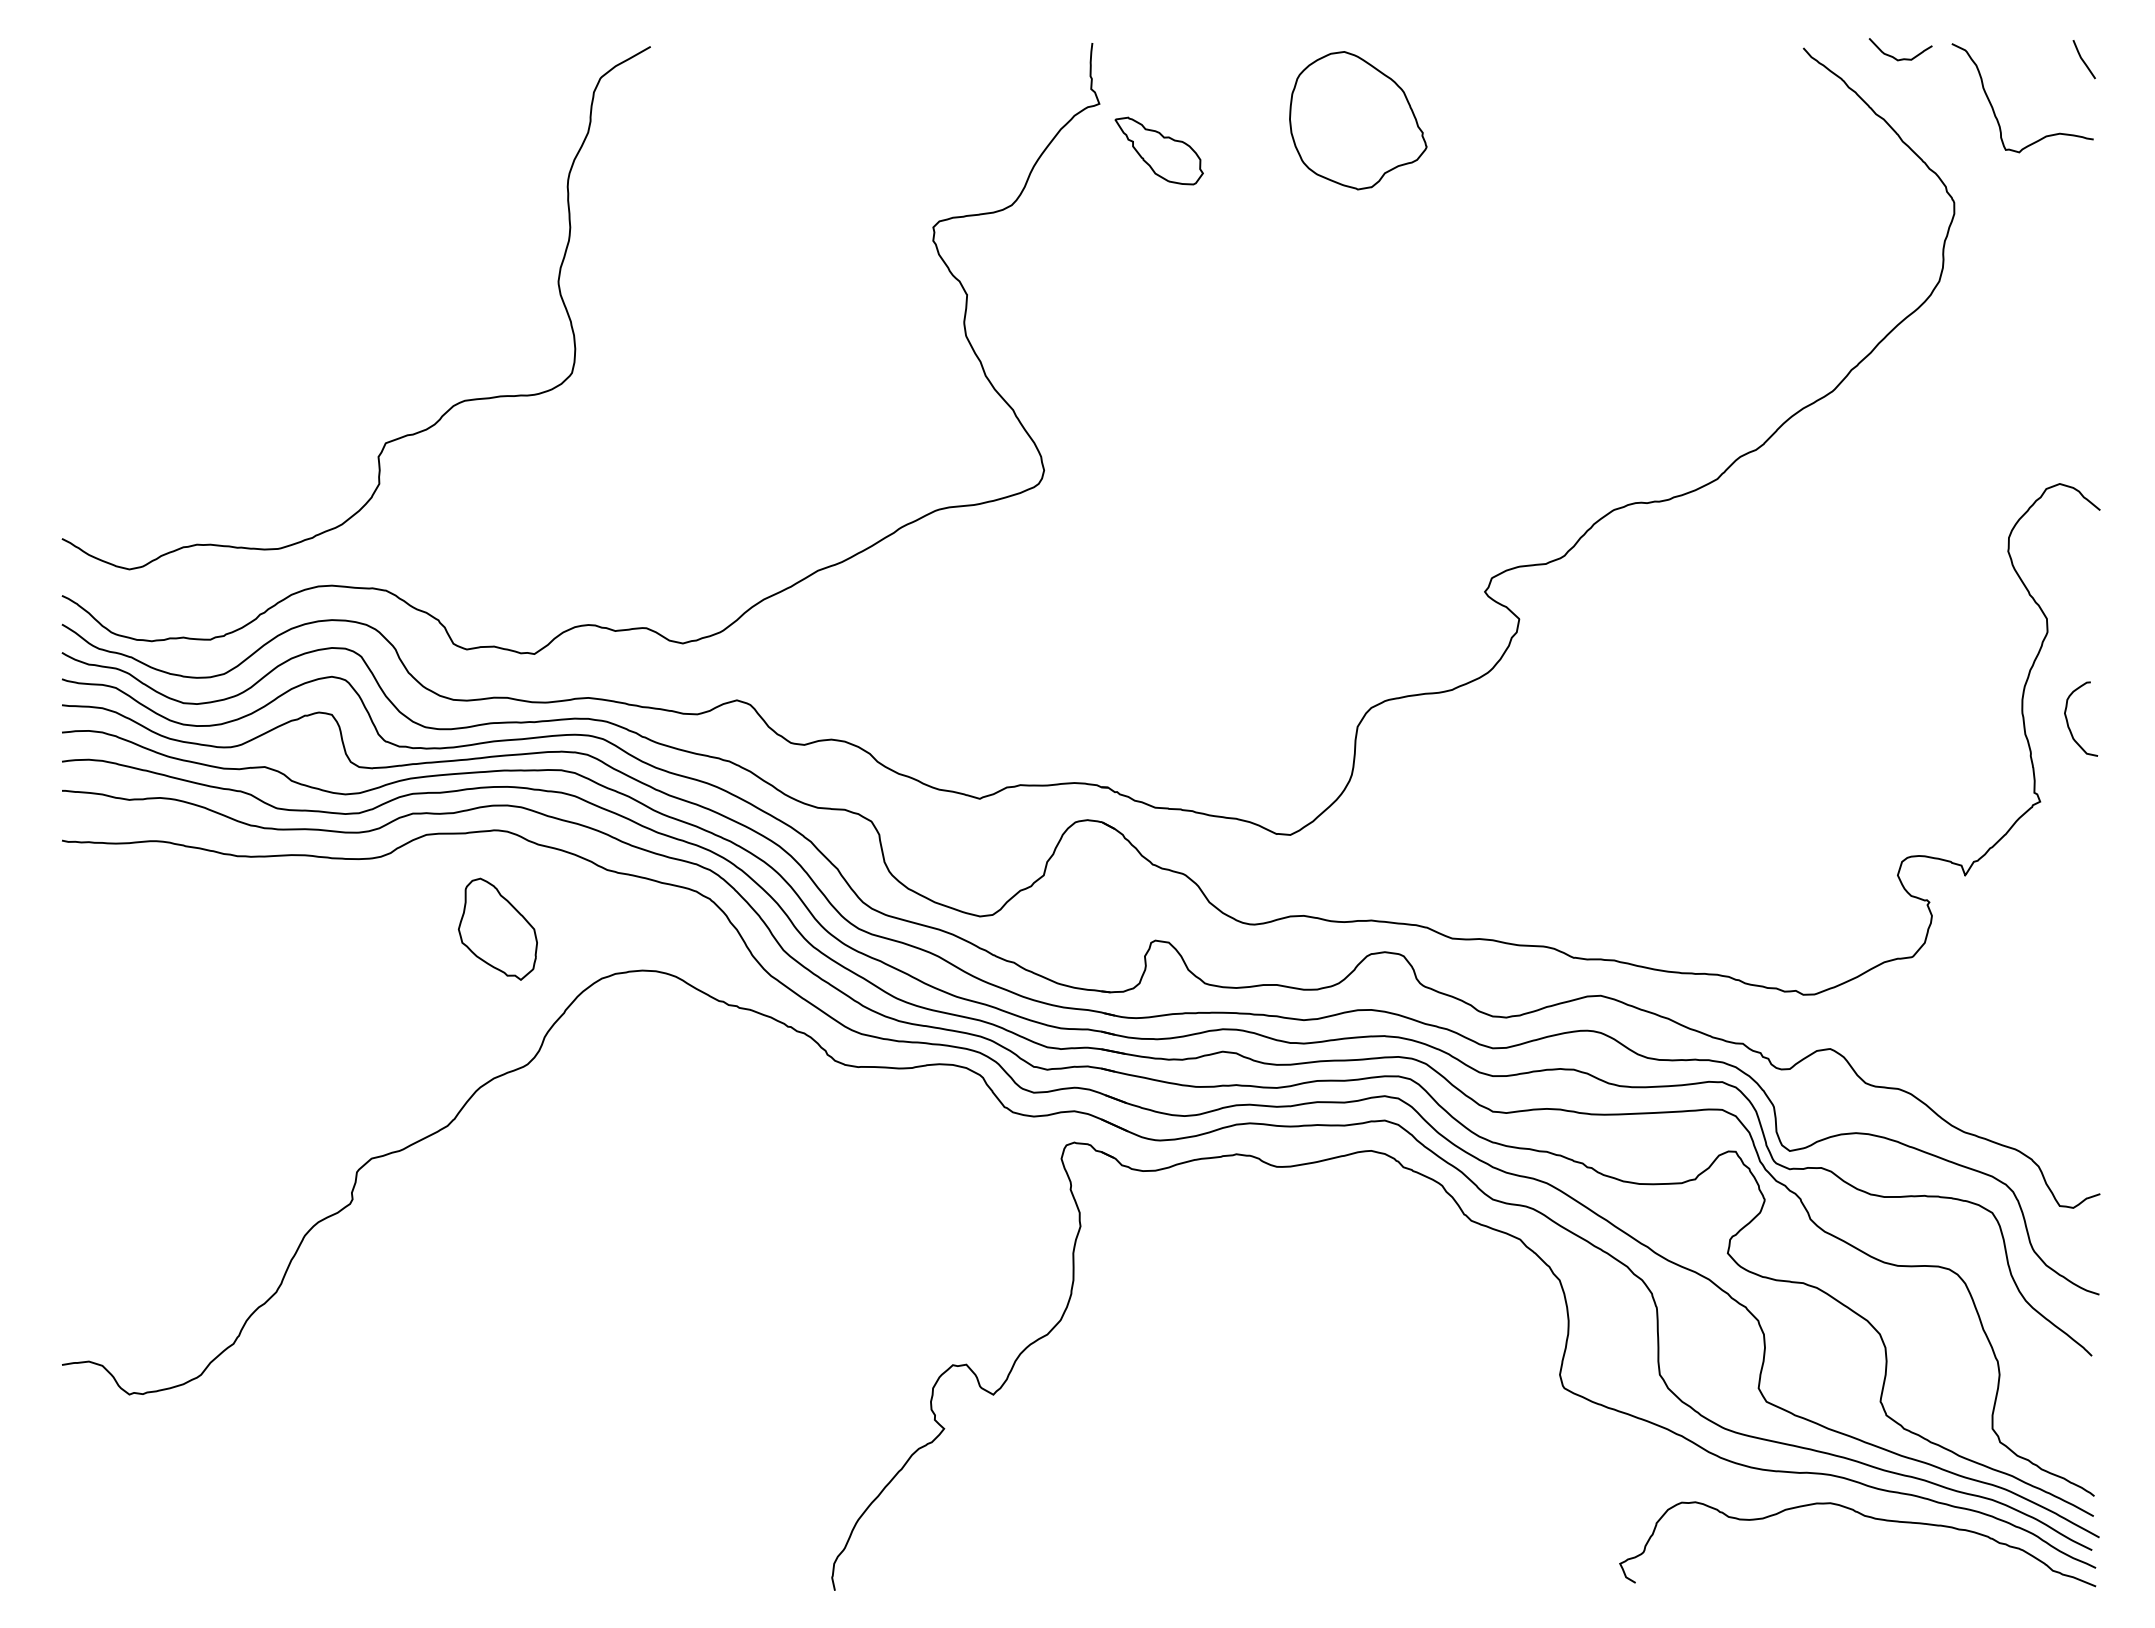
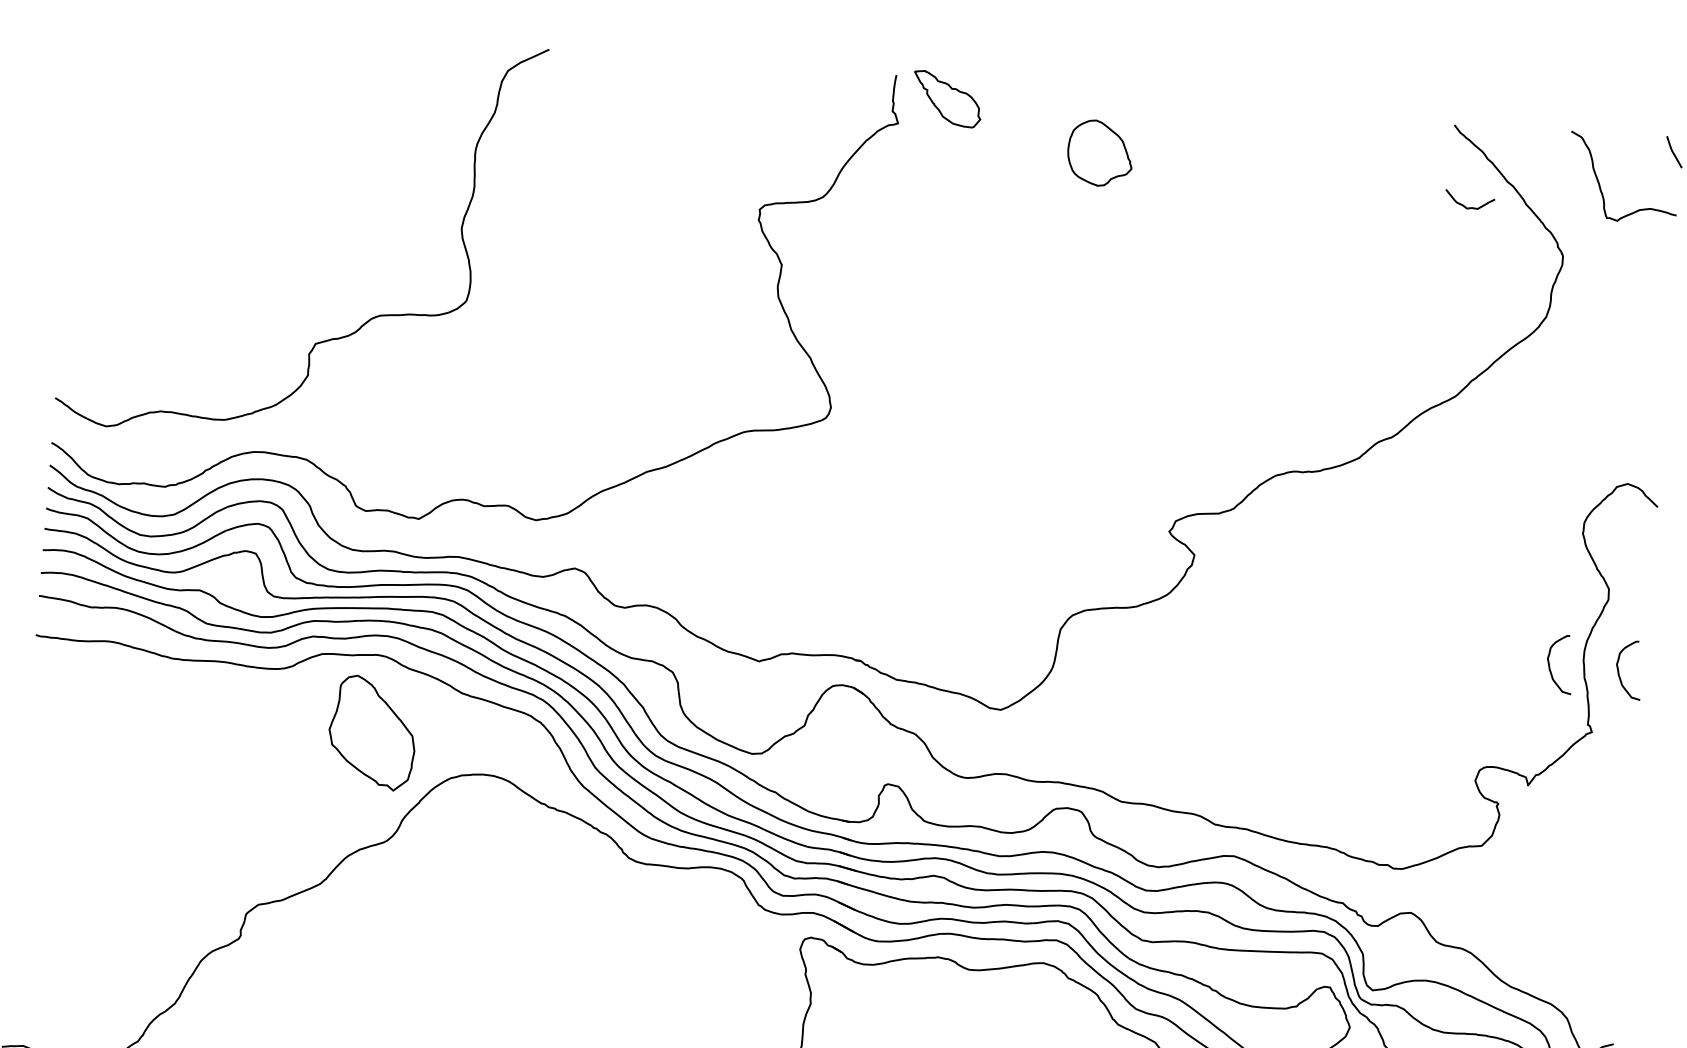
curve: (1901, 58) -> (1470, 207), moved
part: (1358, 120) -> (1100, 153), size x0.6
part: (1158, 150) -> (946, 98), moved
curve: (1980, 721) -> (1550, 665), added
part: (497, 928) -> (372, 732), size x1.4

